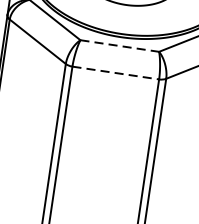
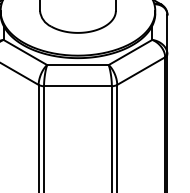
line: (119, 46) -> (77, 65), dashed -> solid
line: (115, 73) -> (77, 86), dashed -> solid

